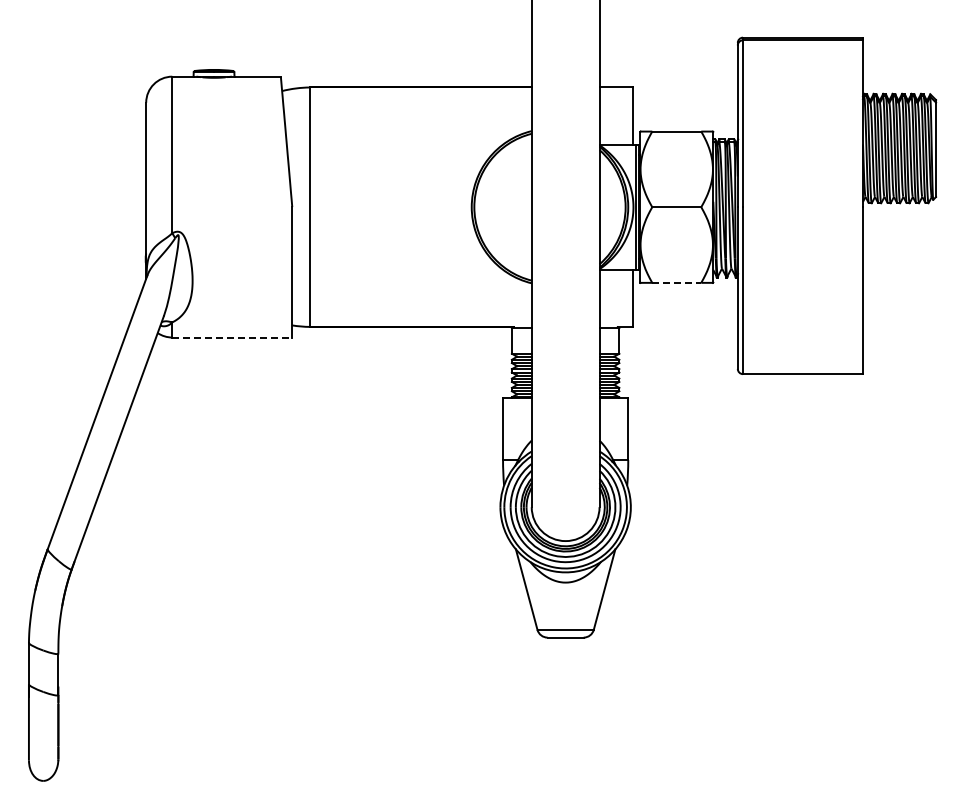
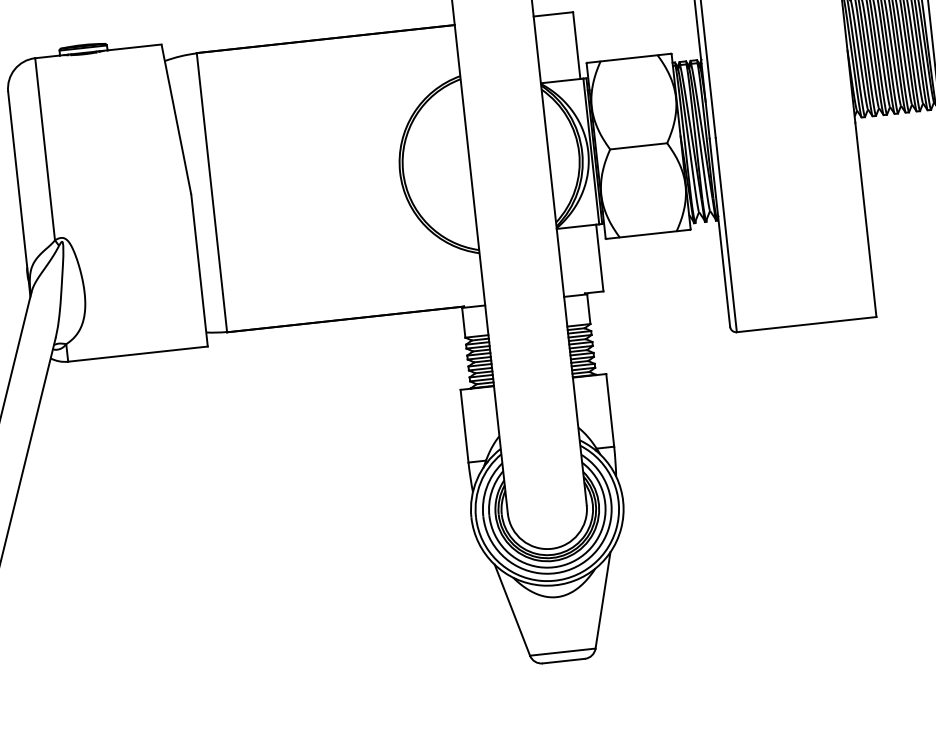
line: (676, 282) -> (647, 233), dashed -> solid
line: (232, 337) -> (138, 354), dashed -> solid

